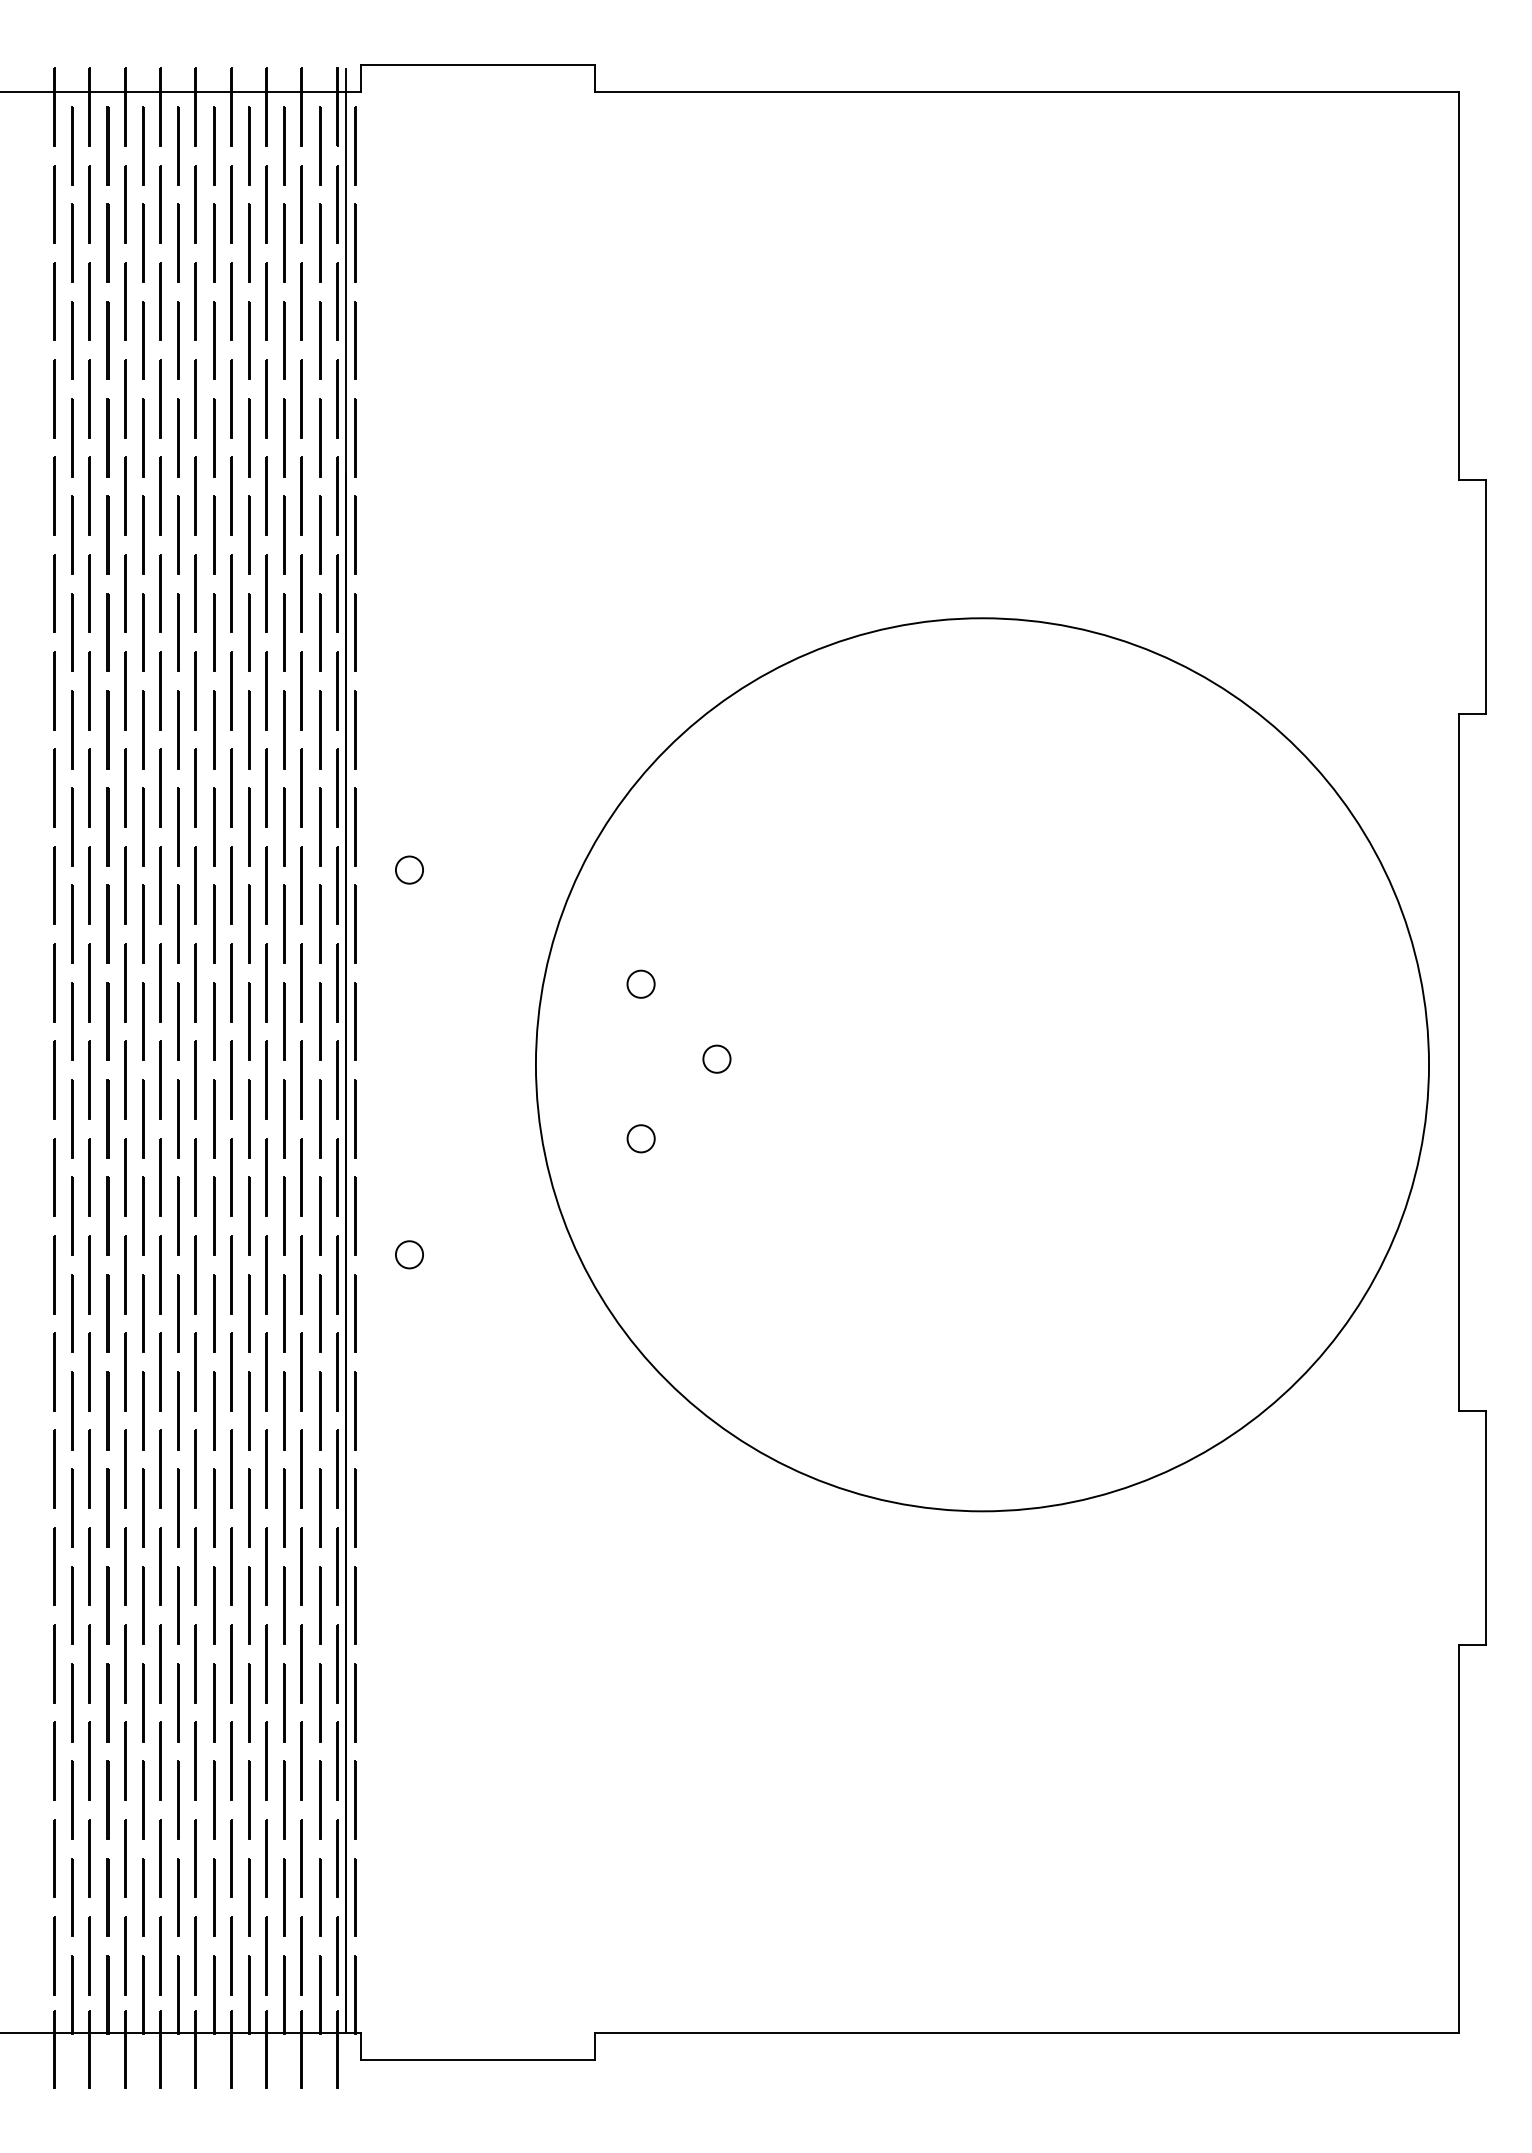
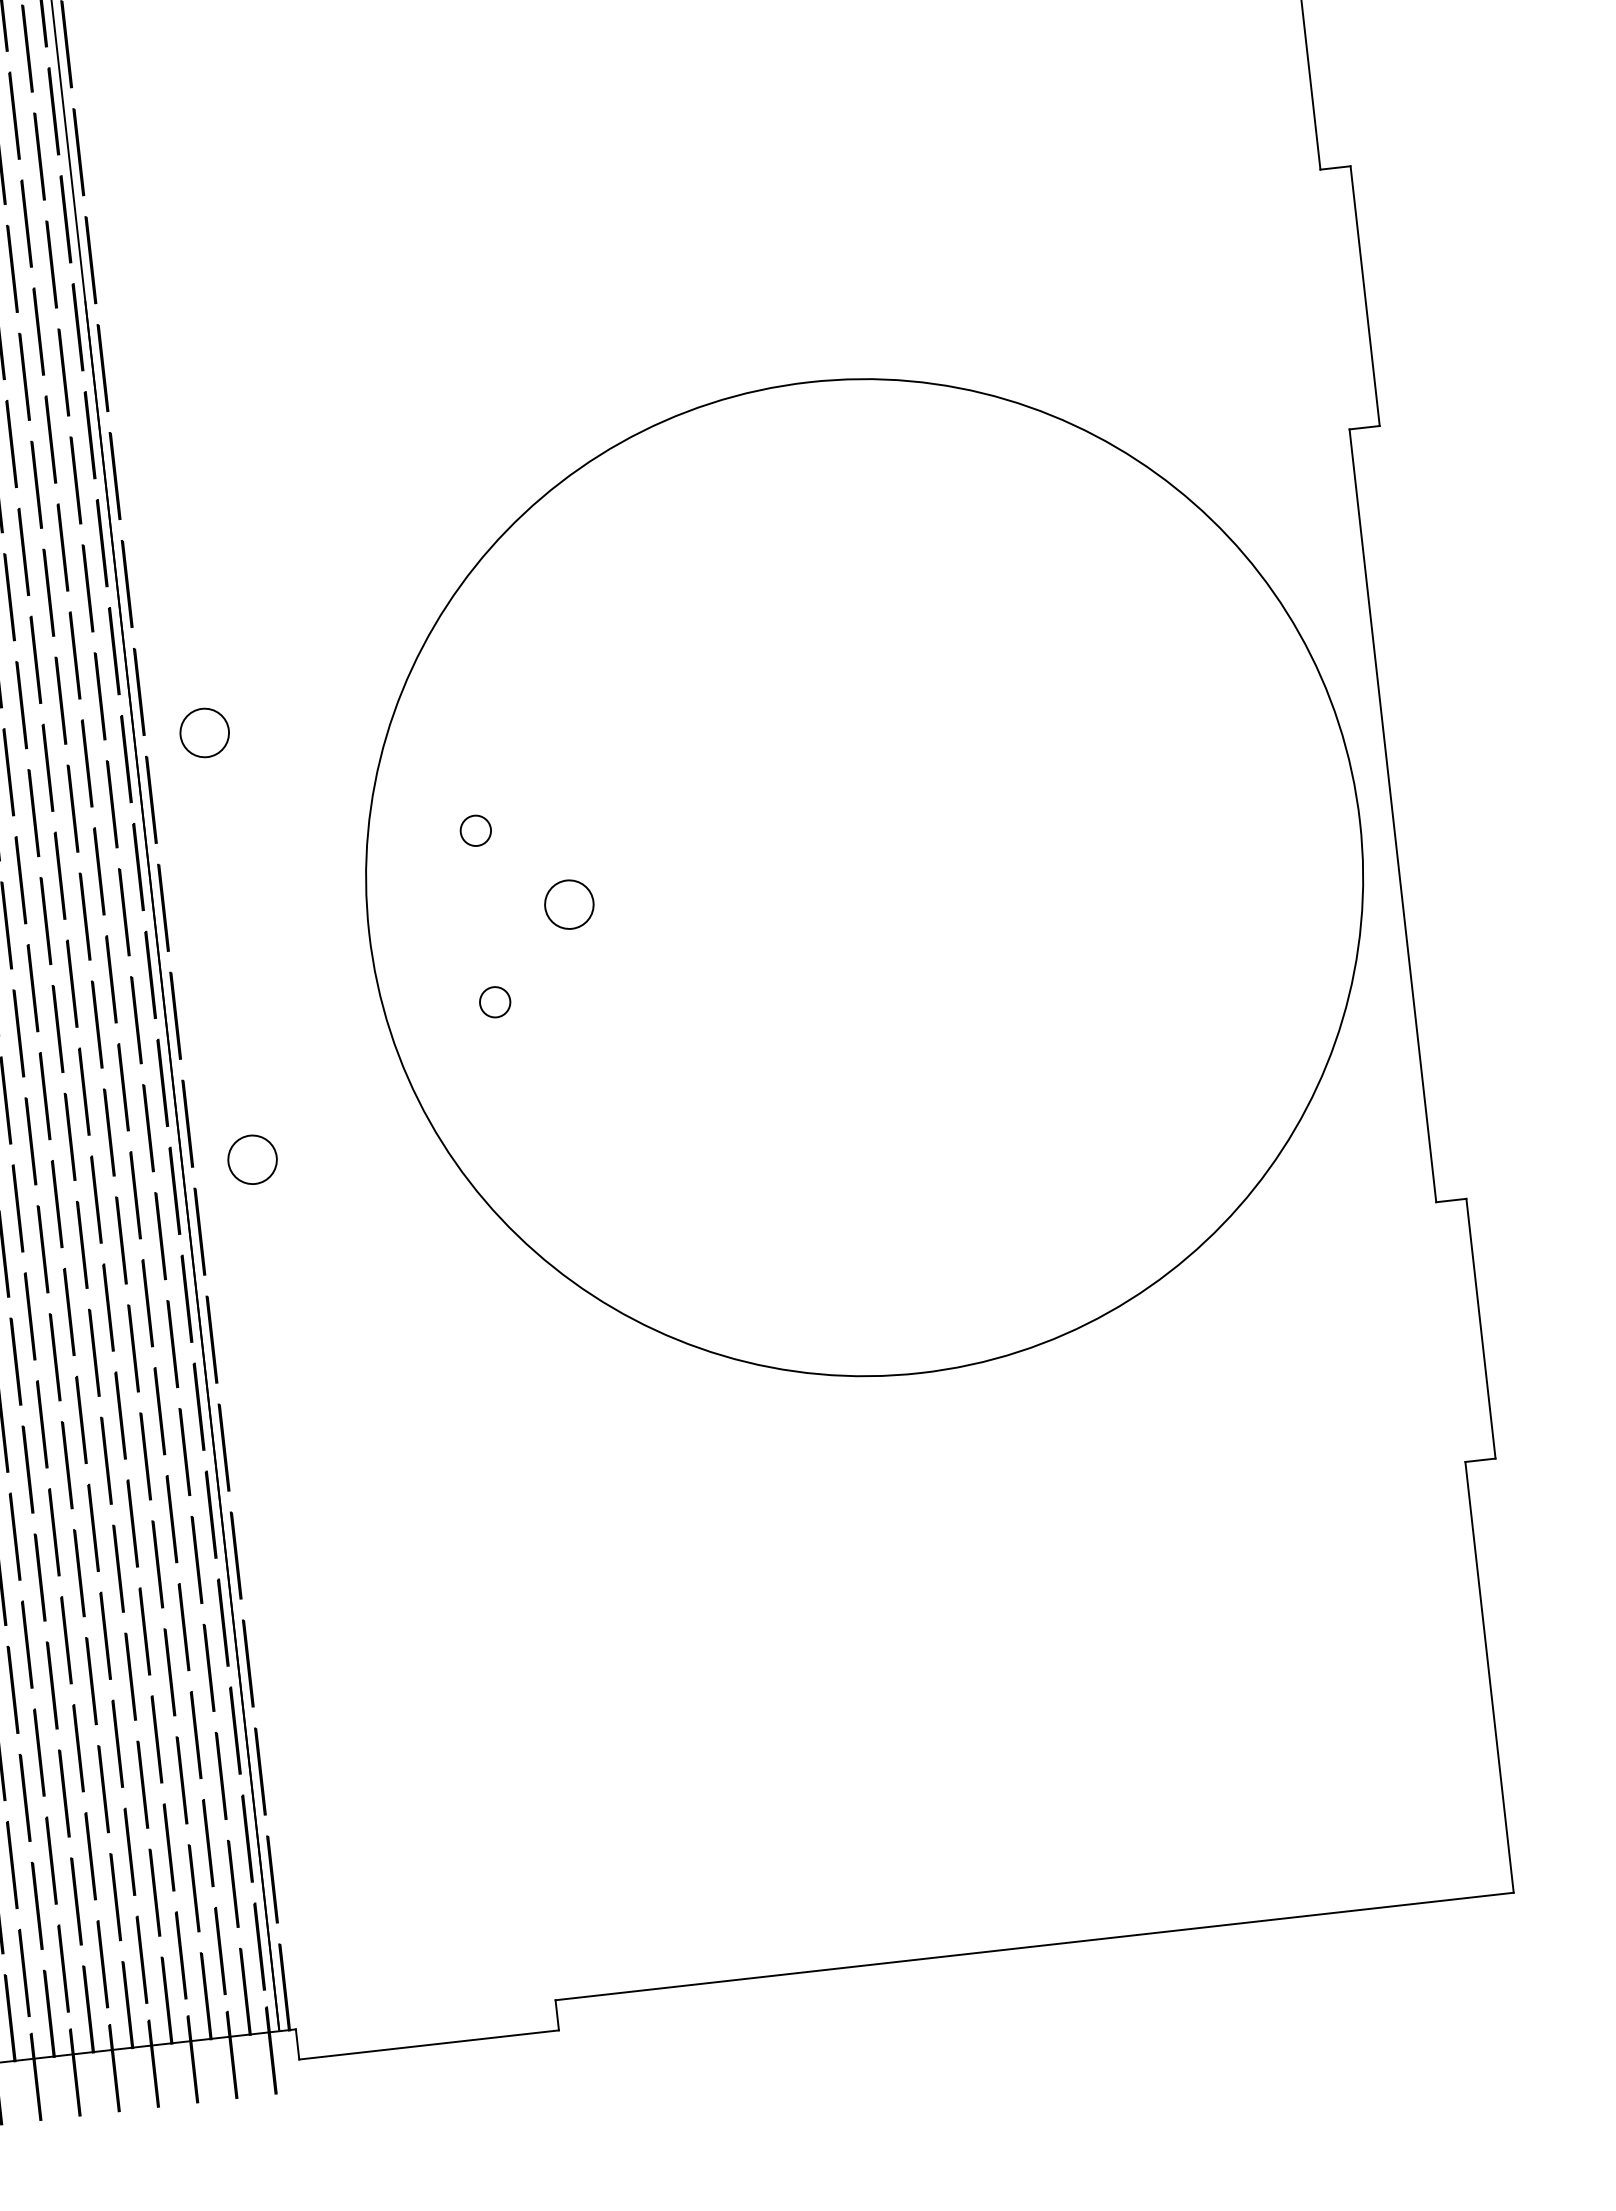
circle: (409, 869) -> (204, 732), size x1.6
circle: (716, 1058) -> (568, 903), size x1.6
circle: (409, 1254) -> (252, 1159), size x1.6

